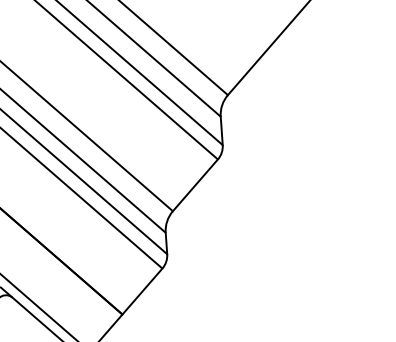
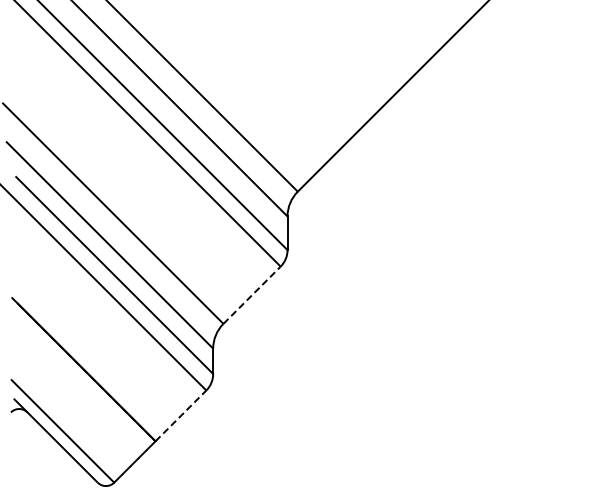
line: (195, 184) -> (252, 294), solid -> dashed
line: (142, 291) -> (180, 415), solid -> dashed

